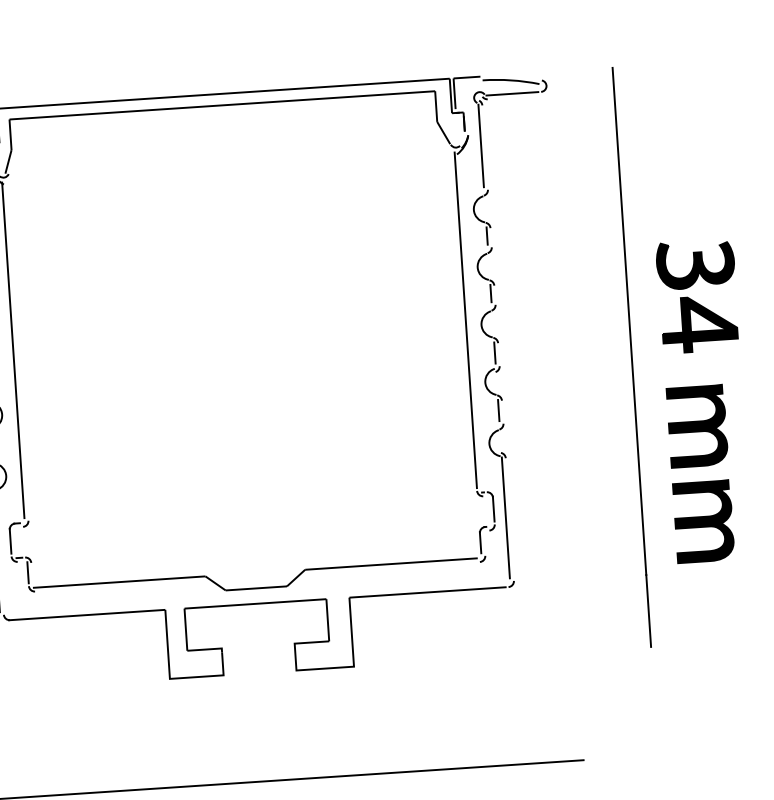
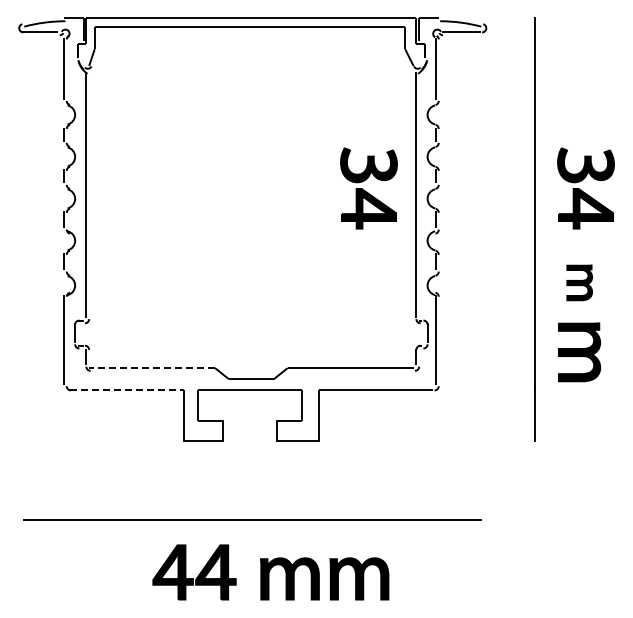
part: (399, 316) -> (368, 188), added
part: (697, 425) -> (579, 282), size x0.6
line: (119, 582) -> (152, 368), solid -> dashed
line: (87, 615) -> (127, 390), solid -> dashed

